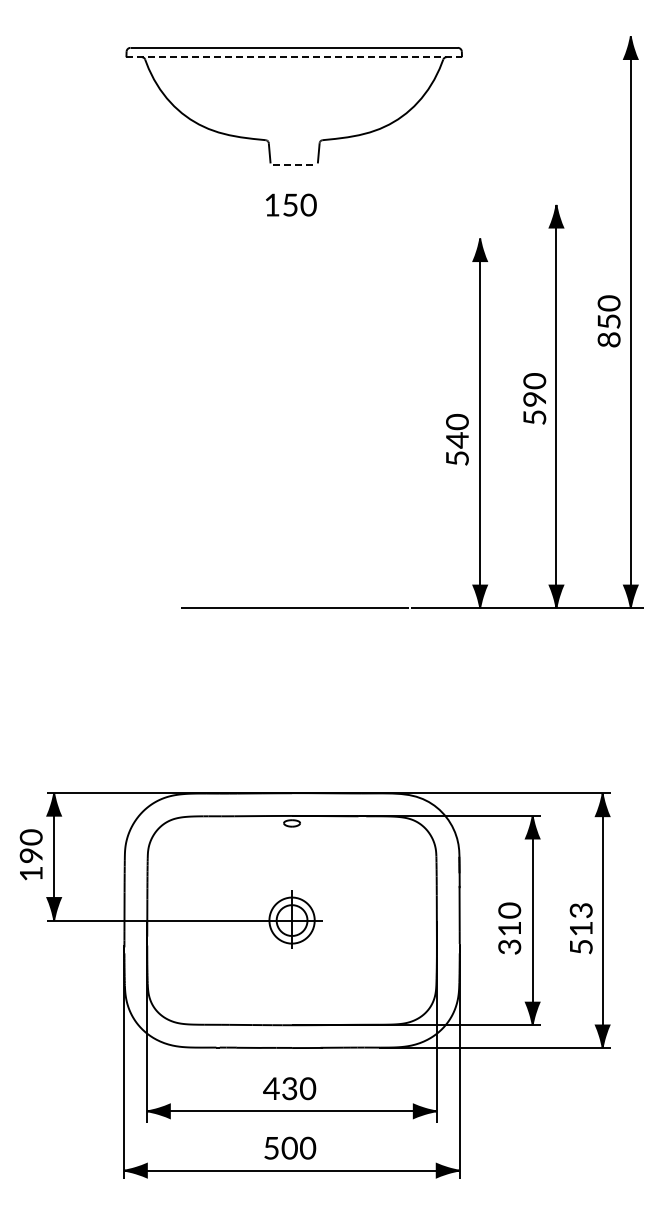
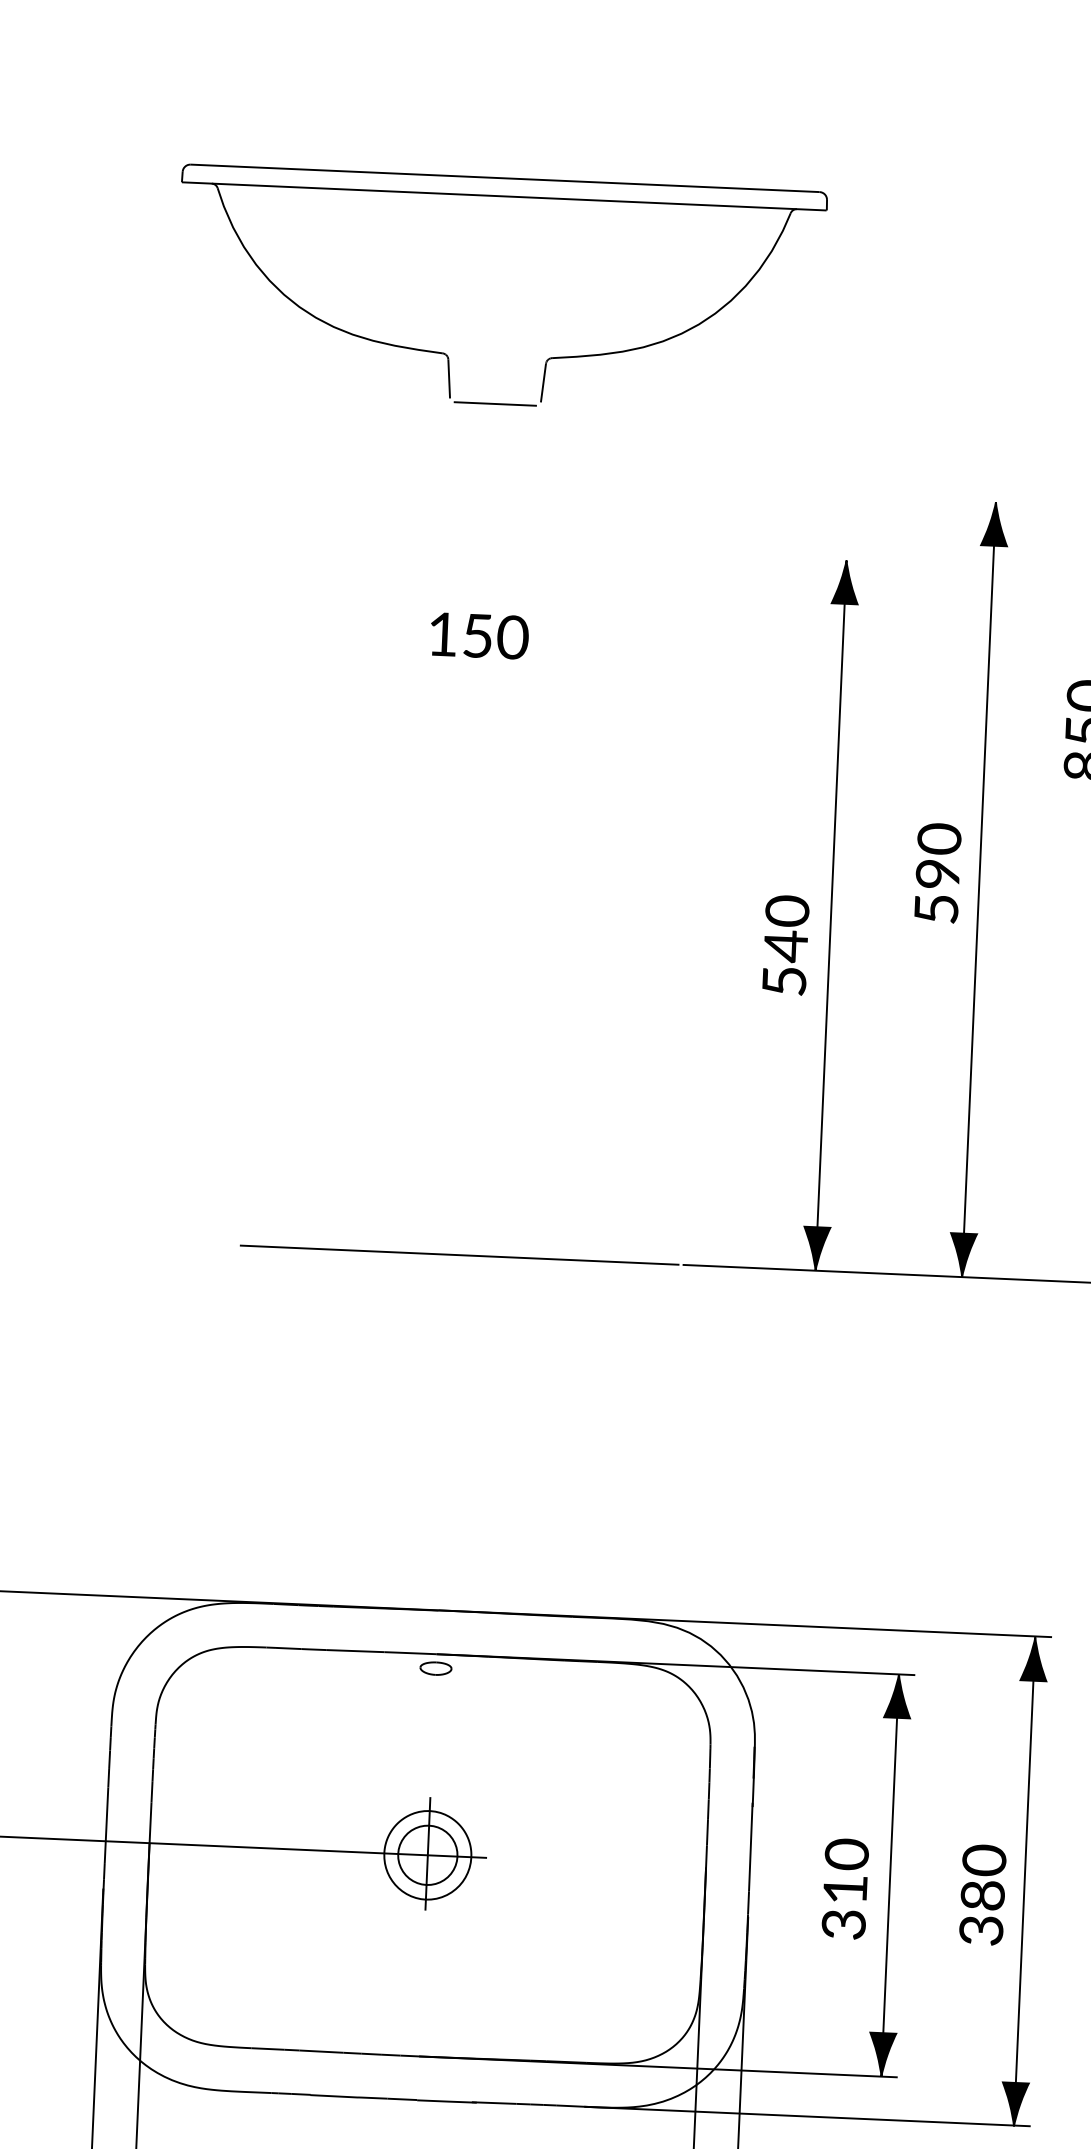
line: (294, 57) -> (504, 196), dashed -> solid
line: (294, 165) -> (495, 404), dashed -> solid
text: (291, 204) -> (479, 634), moved
text: (580, 928) -> (981, 1894), 513 -> 380

